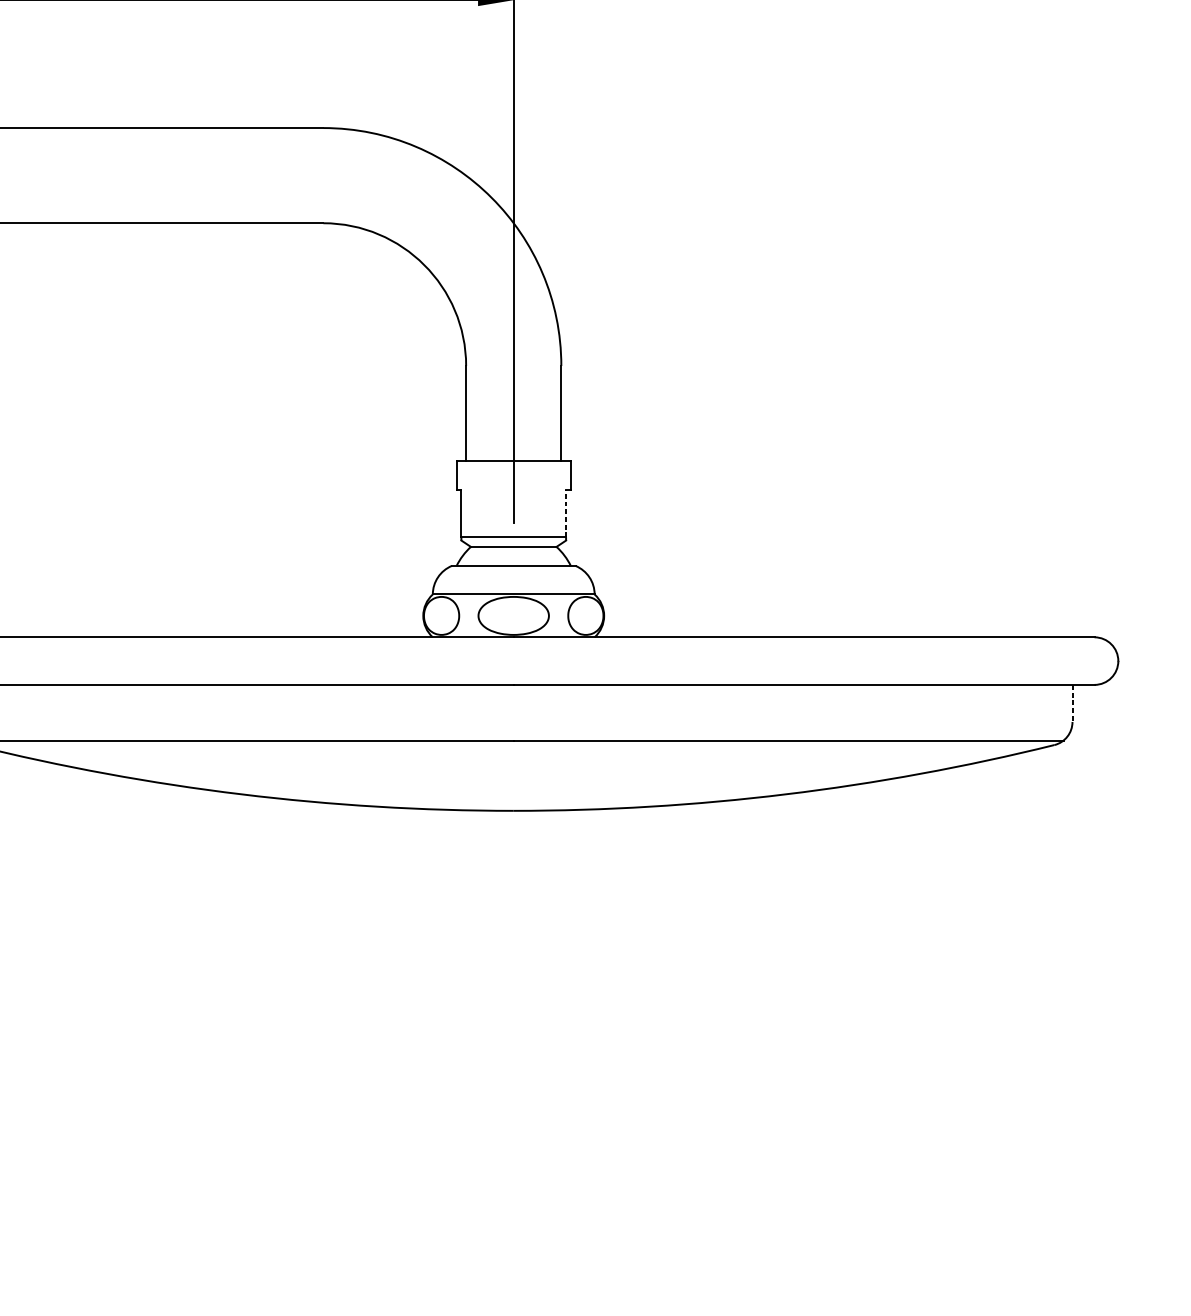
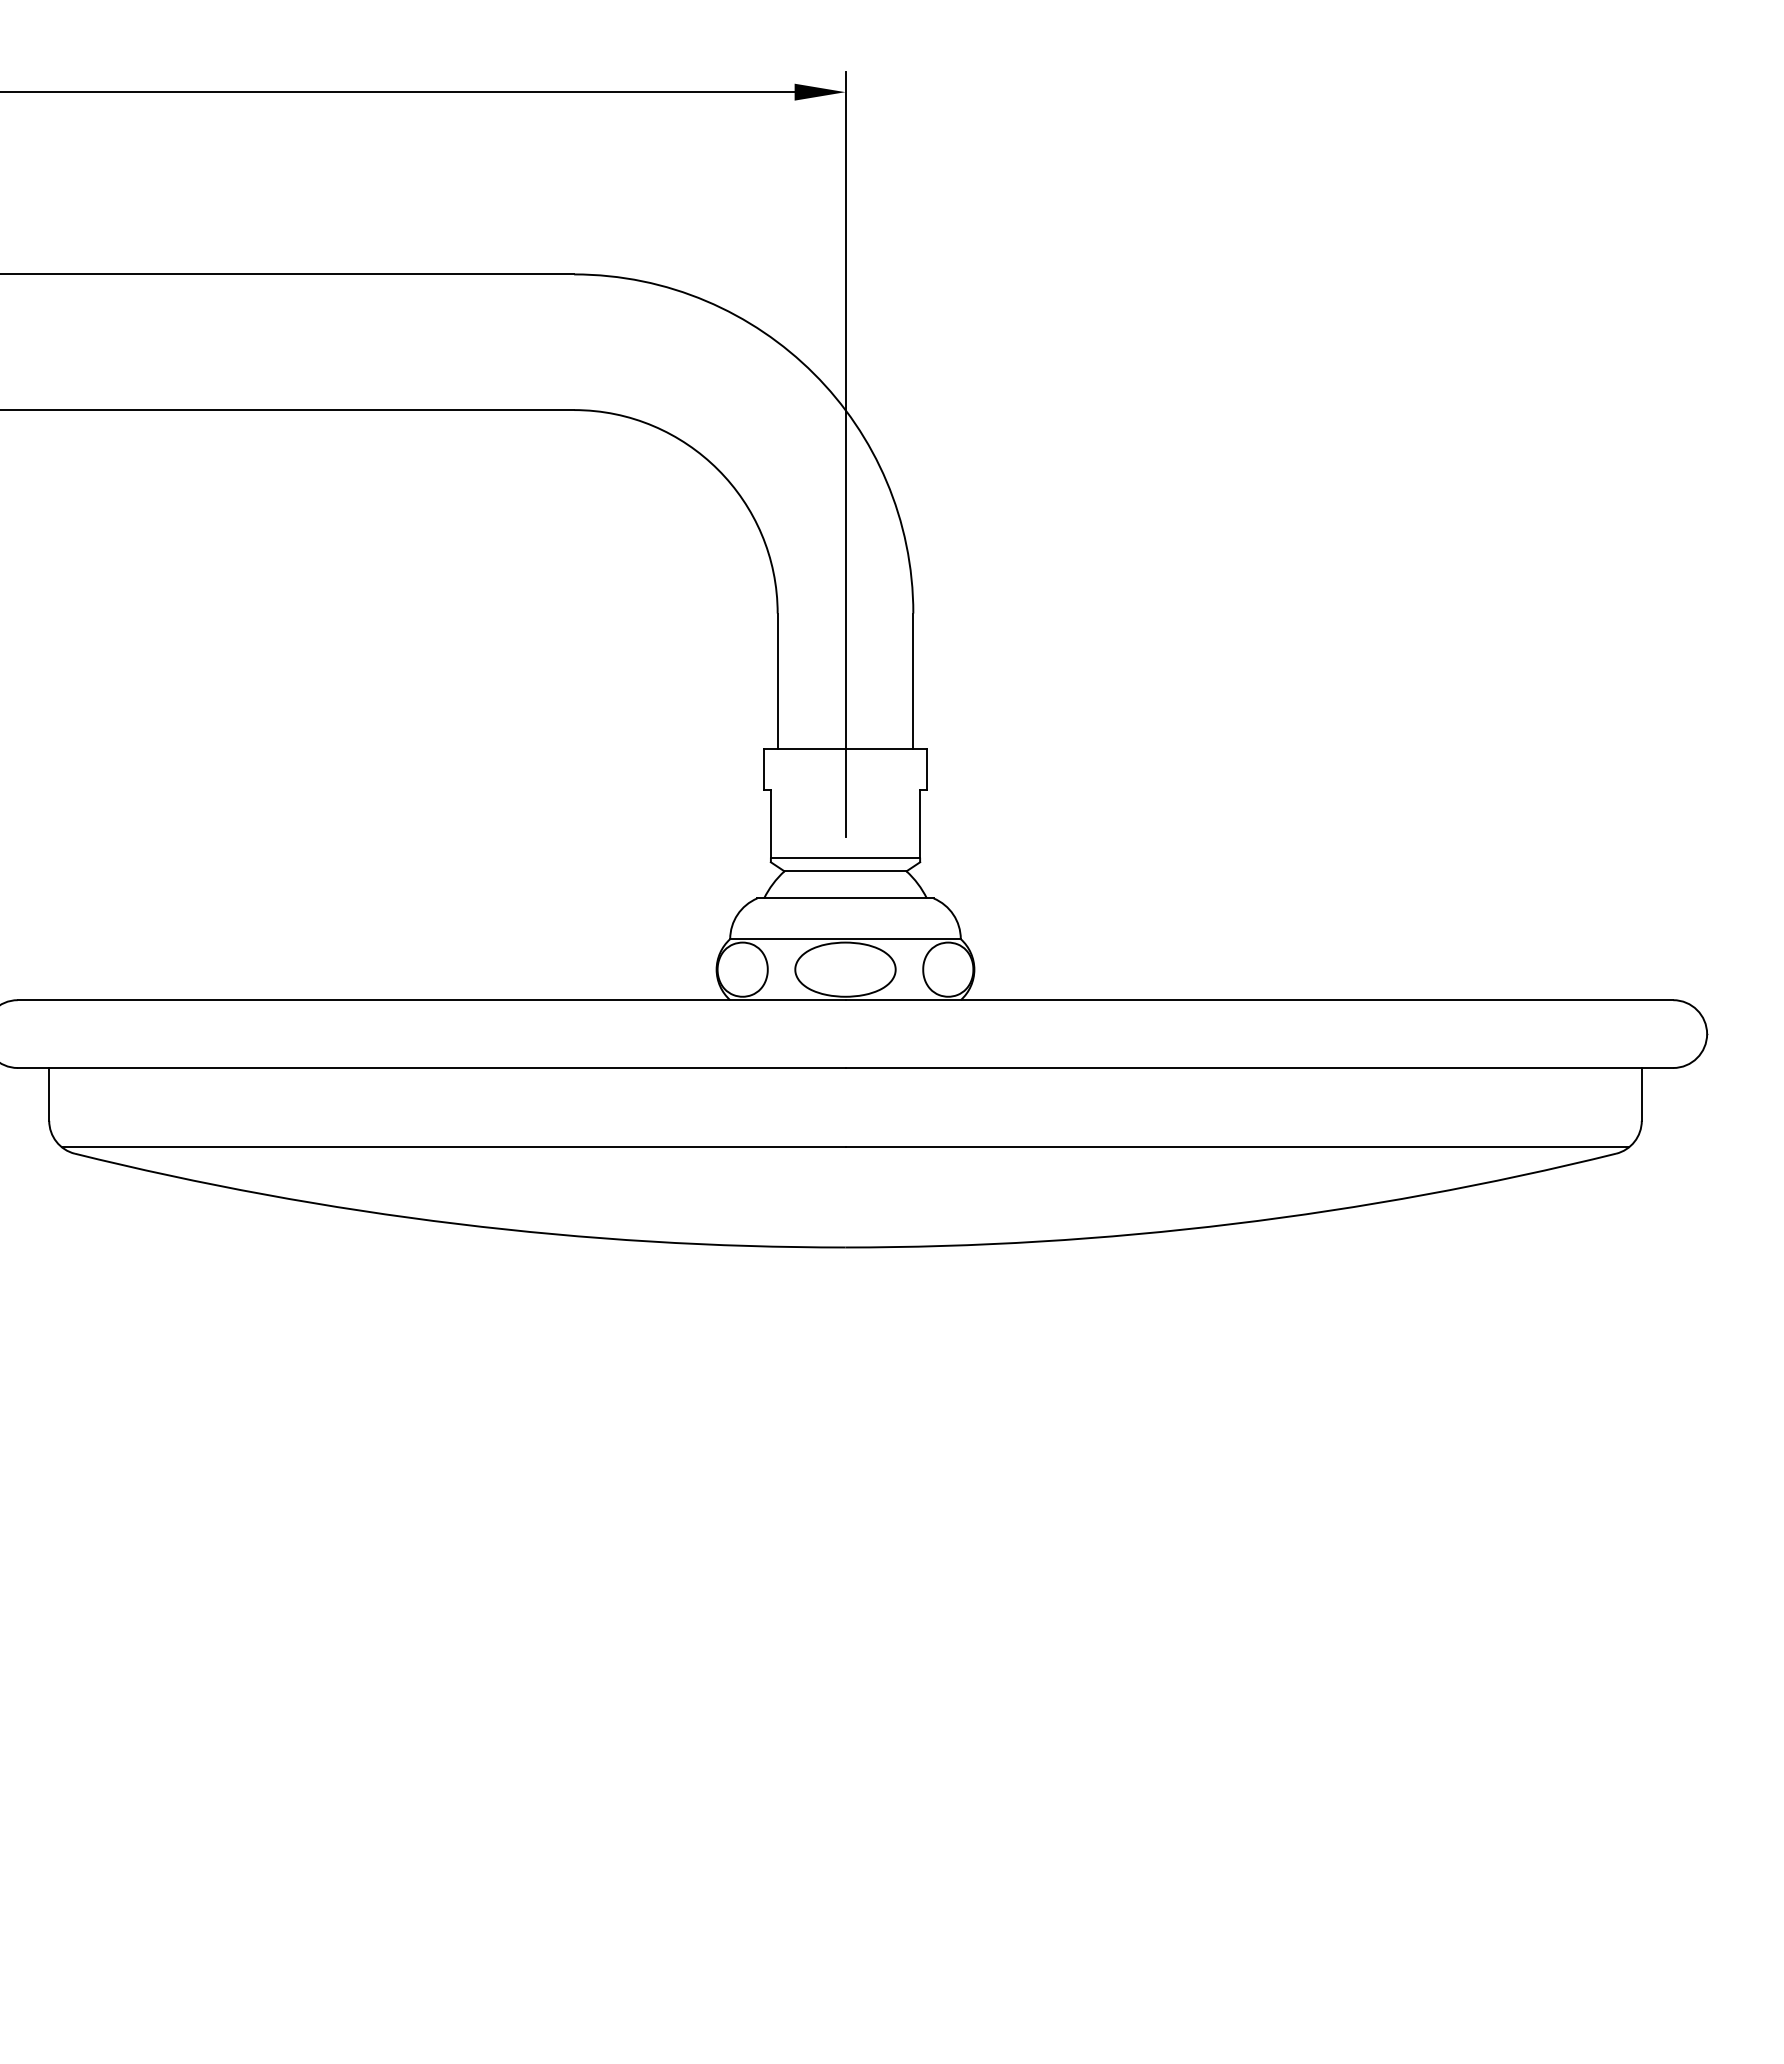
line: (566, 513) -> (920, 823), dashed -> solid
line: (1072, 703) -> (1641, 1094), dashed -> solid

